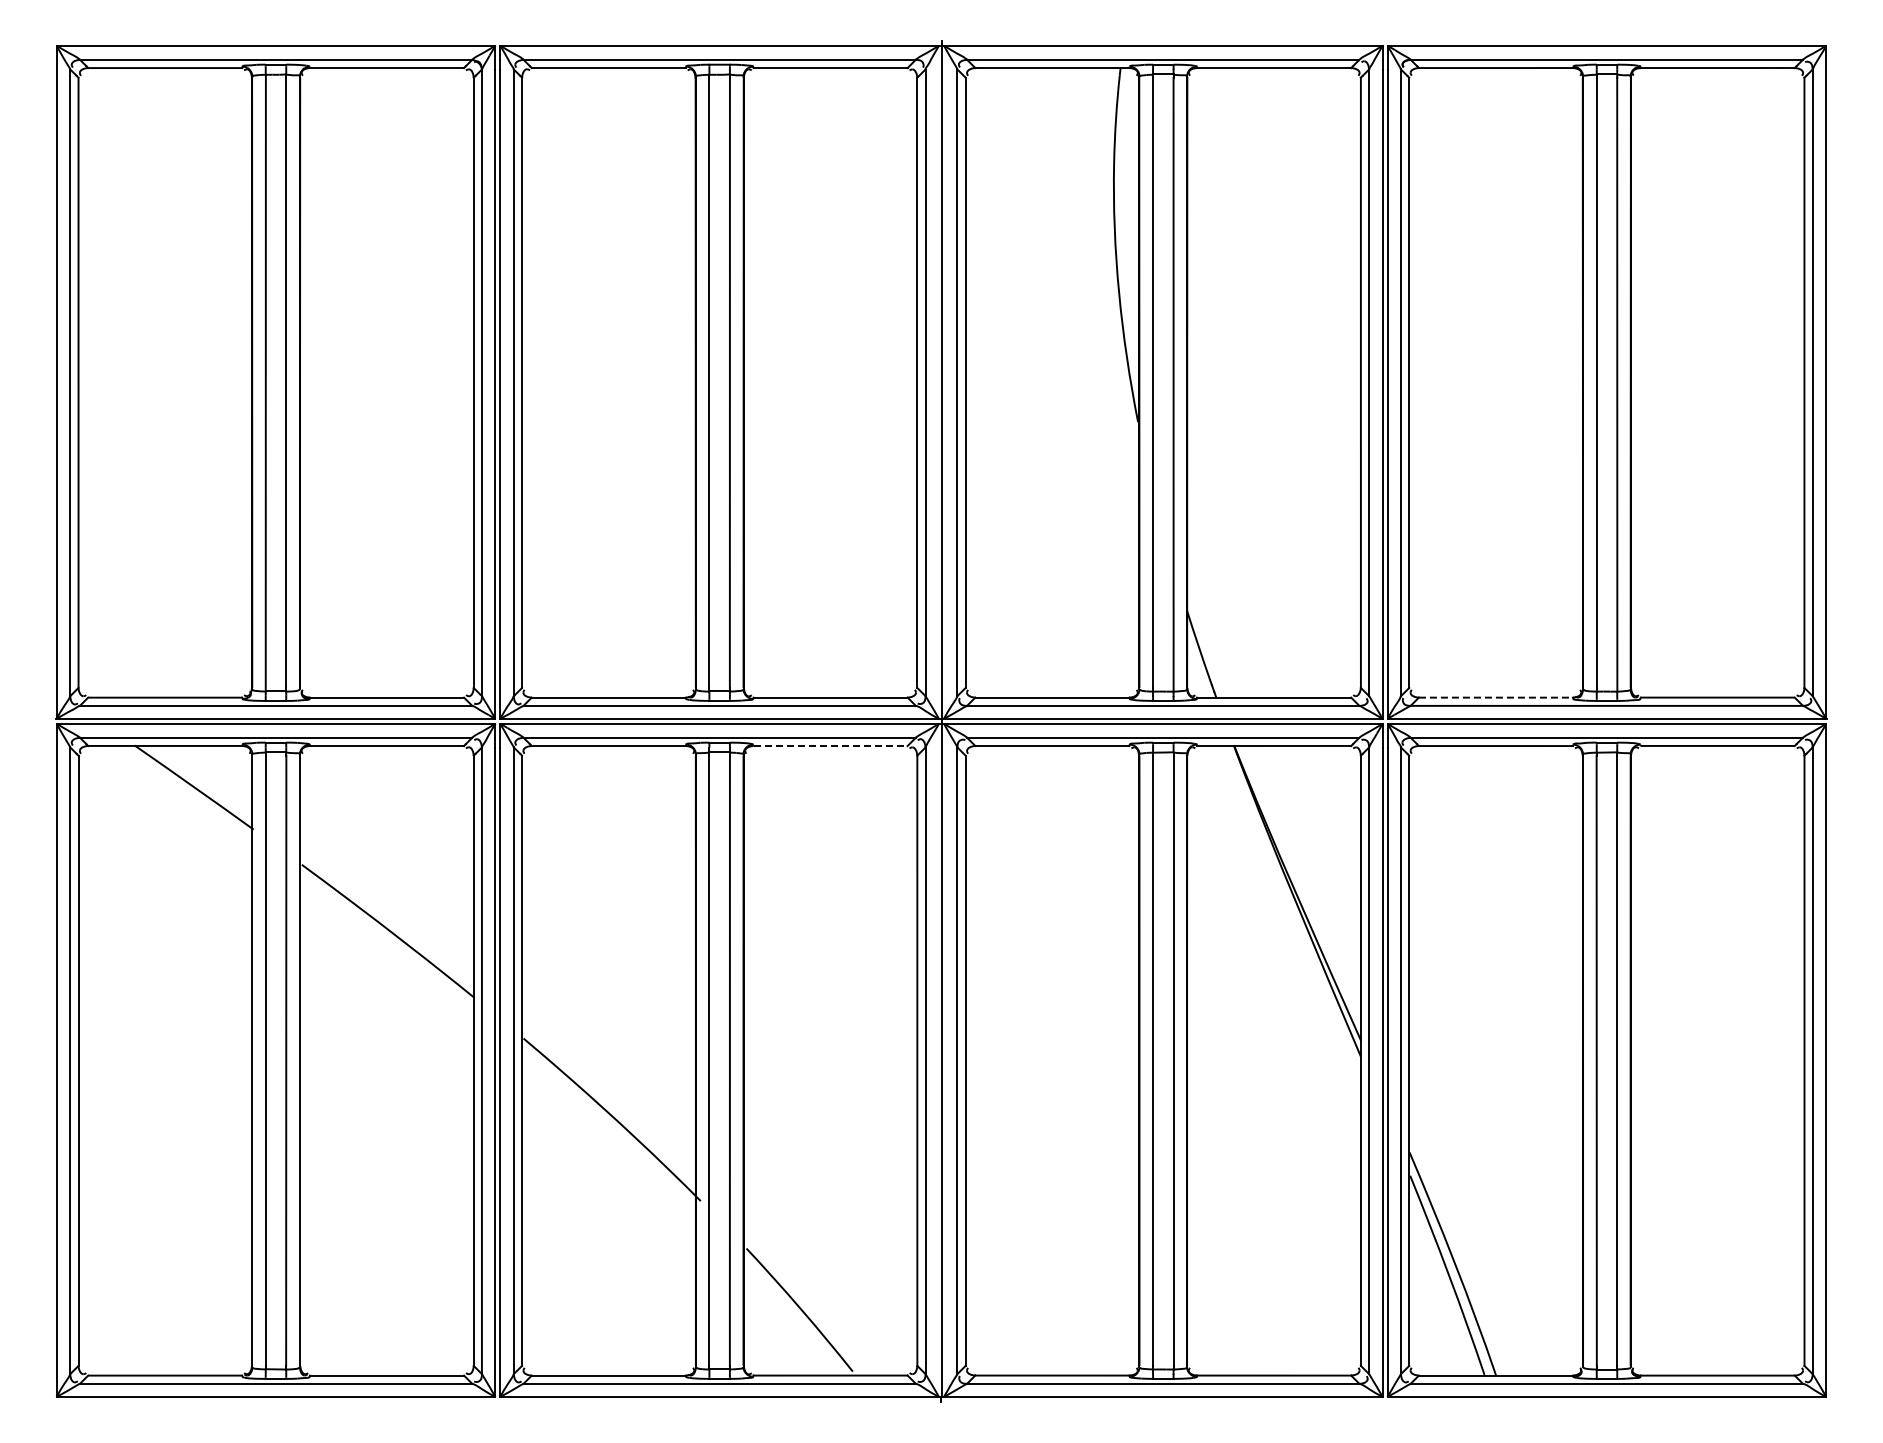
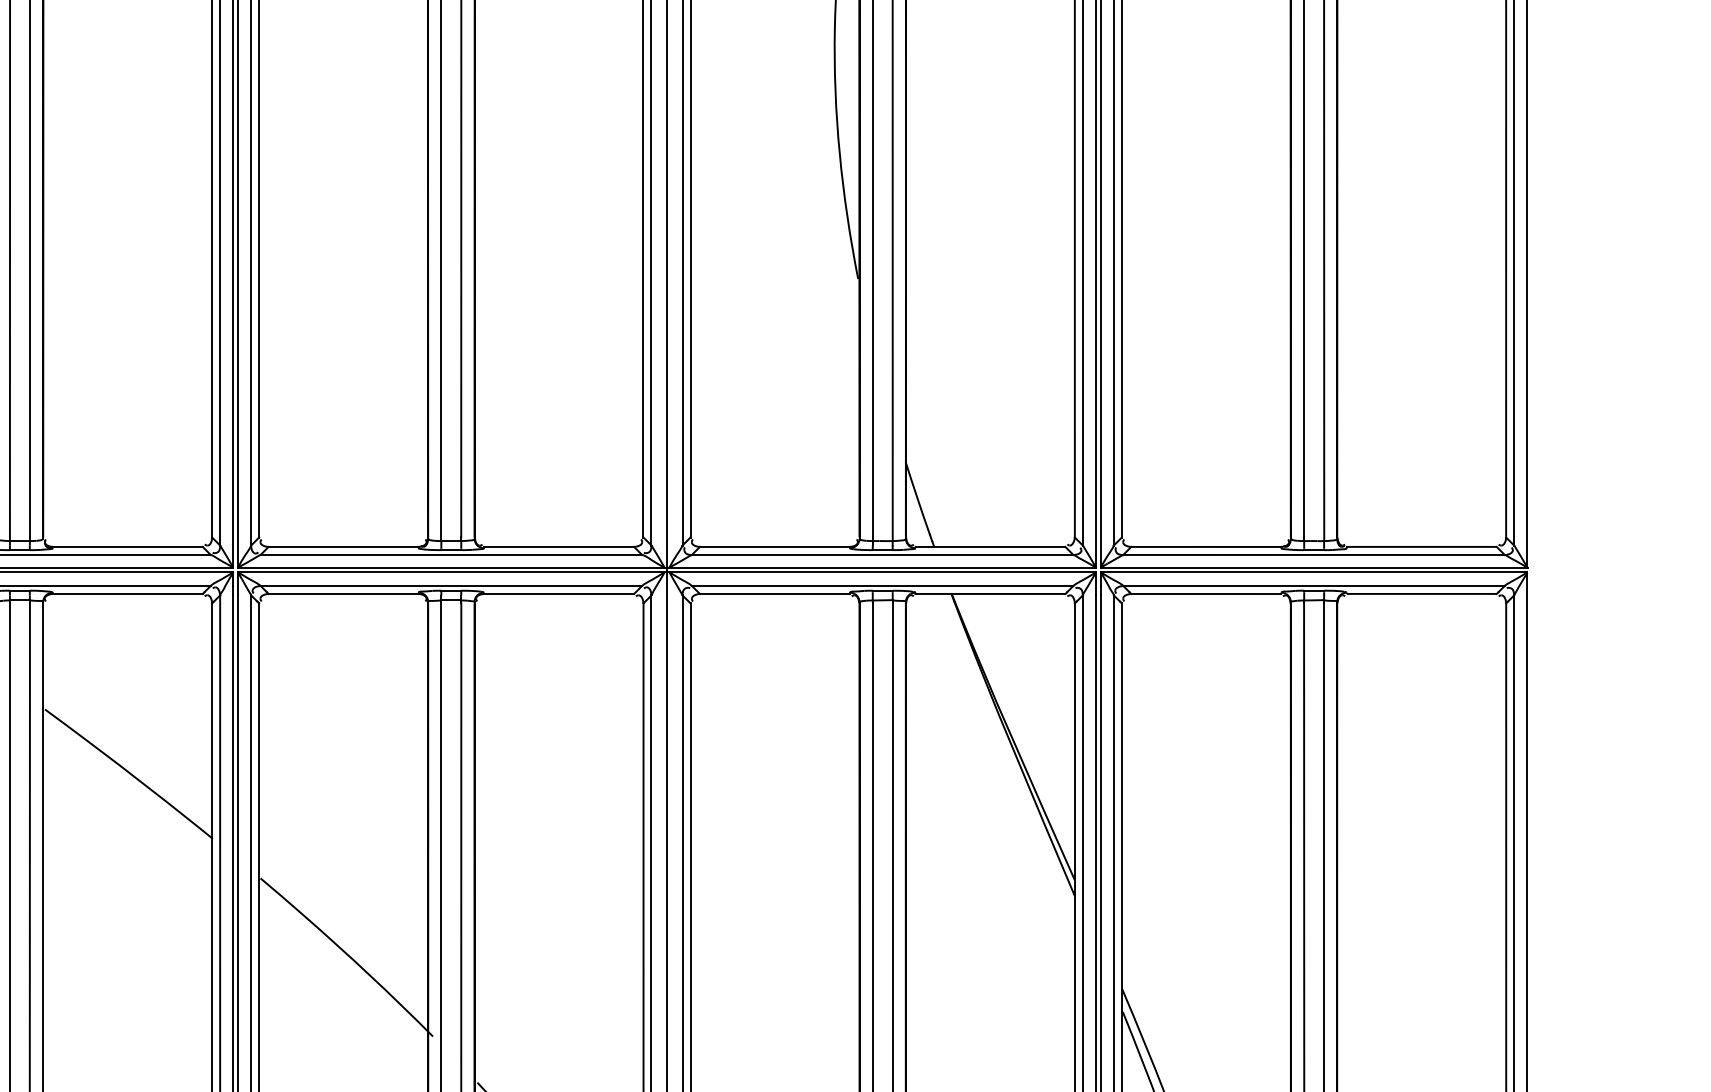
line: (1496, 697) -> (1206, 546), dashed -> solid
line: (831, 746) -> (560, 594), dashed -> solid

